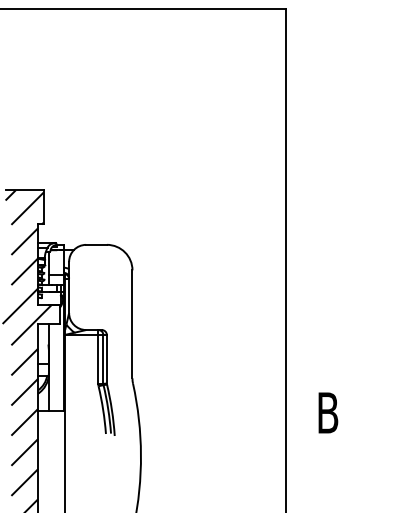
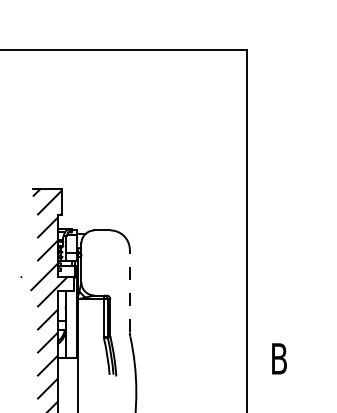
line: (132, 323) -> (129, 290), solid -> dashed

